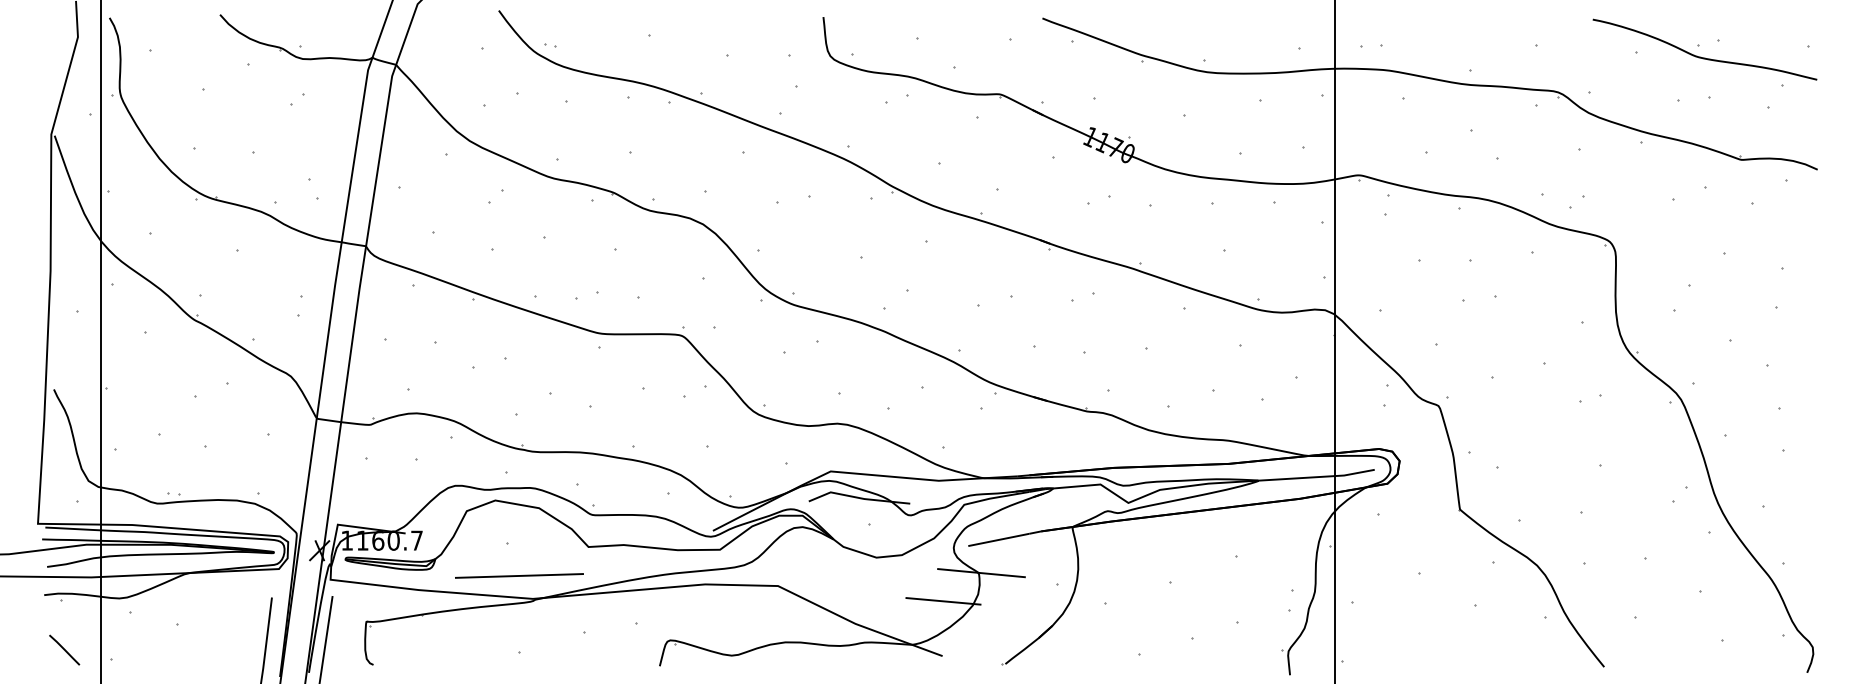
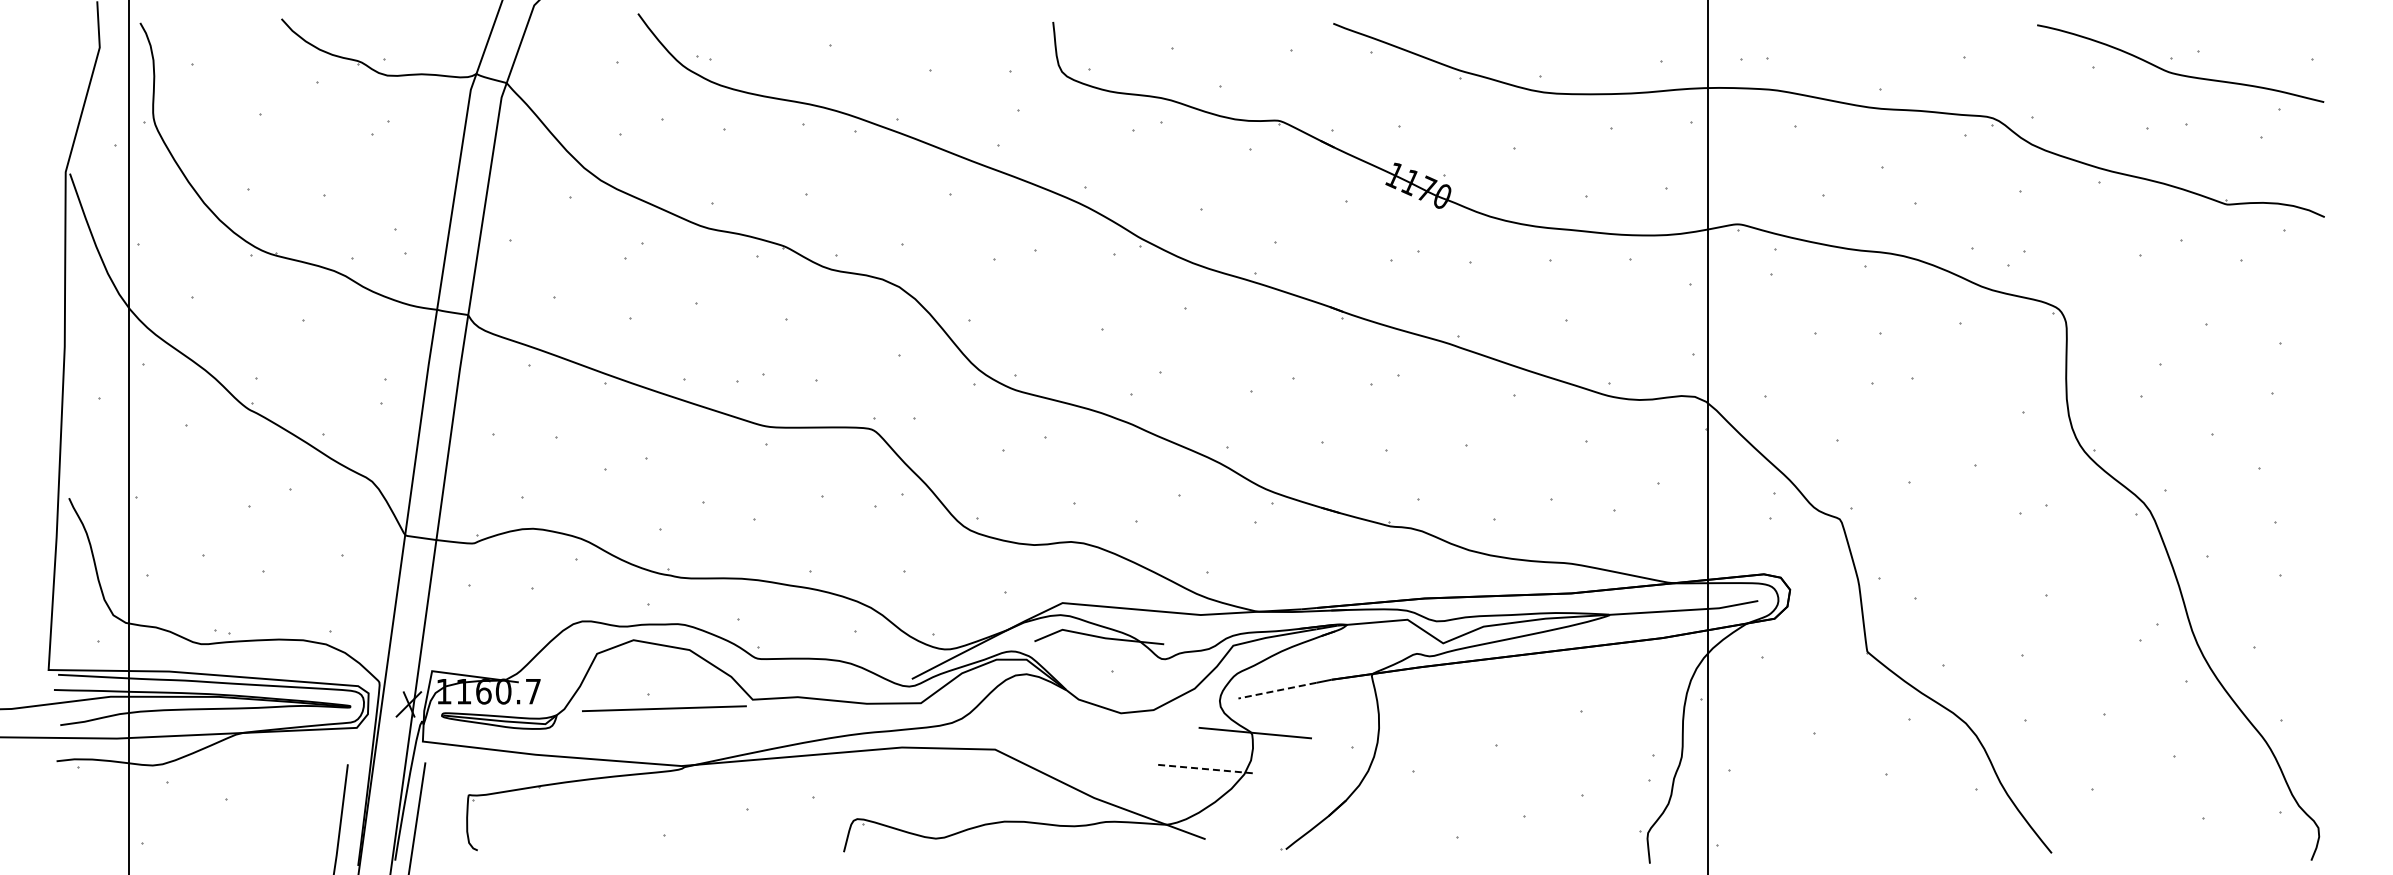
line: (998, 539) -> (1277, 690), solid -> dashed
line: (519, 575) -> (664, 708), moved
line: (943, 601) -> (1206, 769), solid -> dashed
line: (64, 650) -> (82, 831), removed

